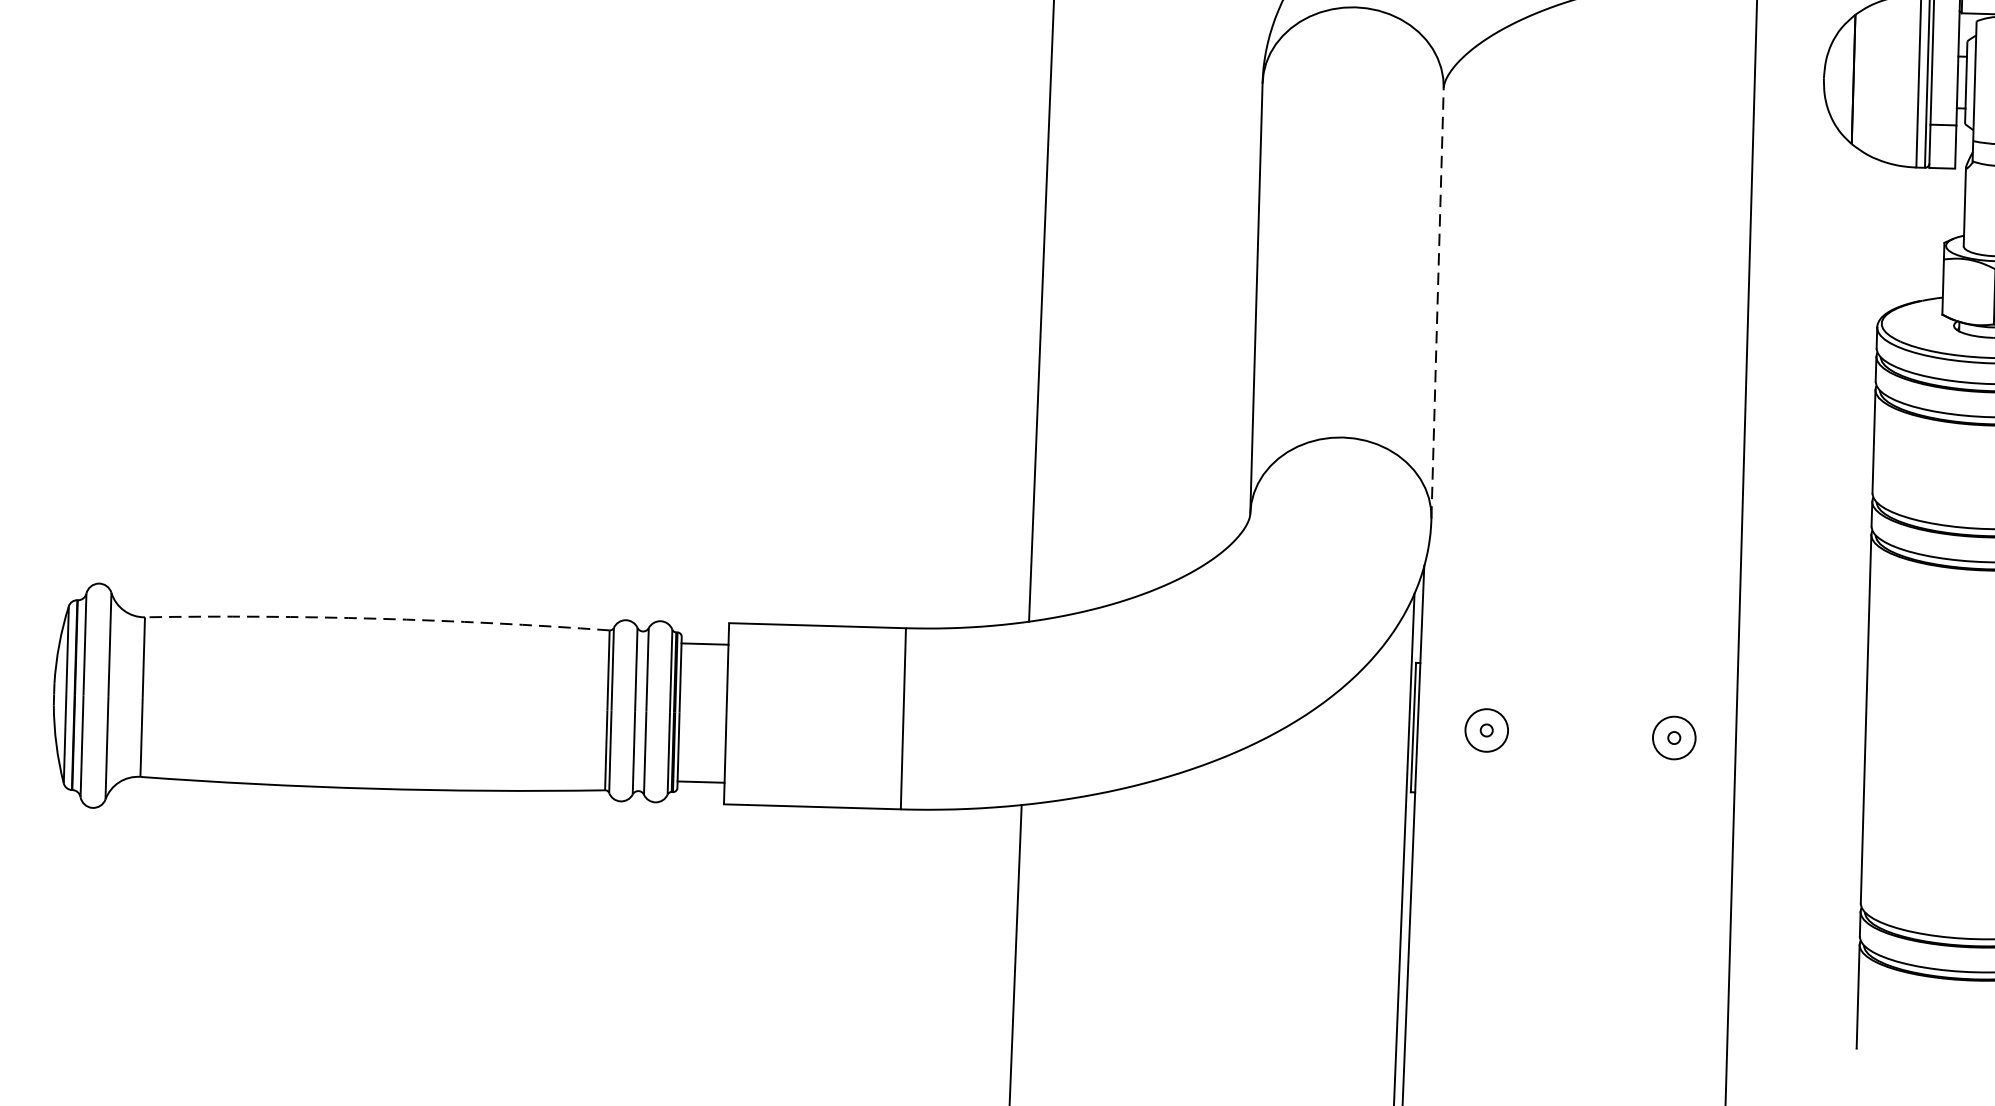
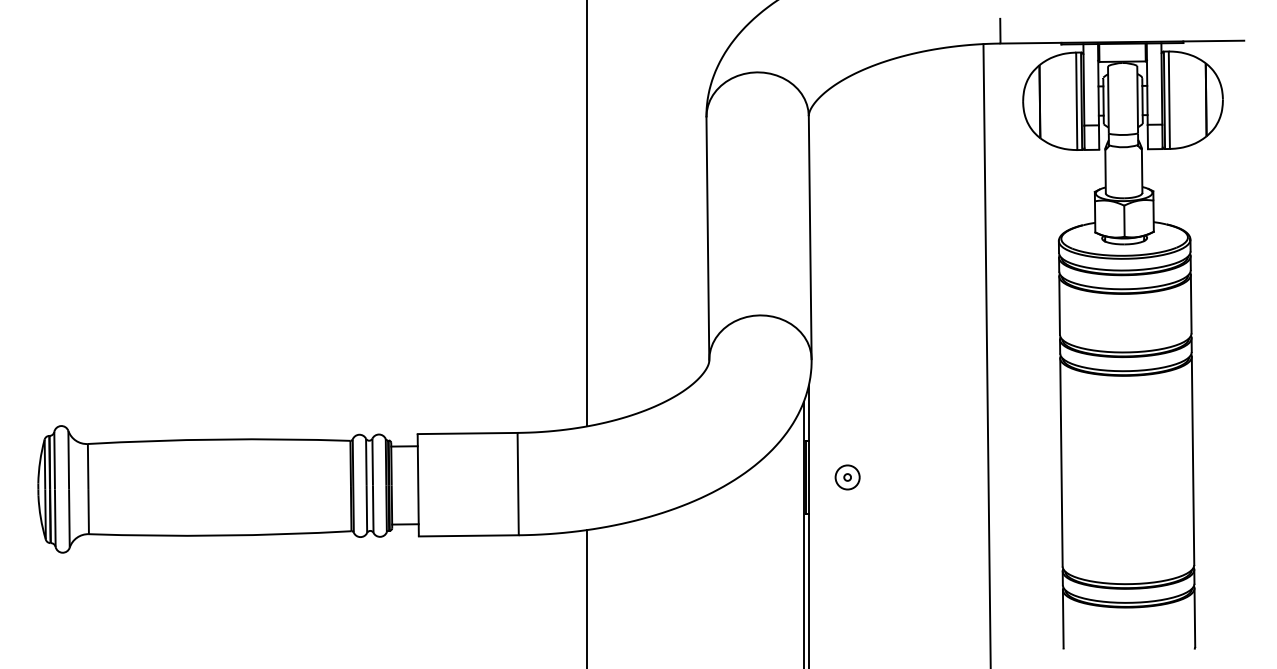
line: (1438, 303) -> (810, 237), dashed -> solid
arc: (378, 618) -> (219, 439), dashed -> solid
part: (1674, 738) -> (953, 477), removed

